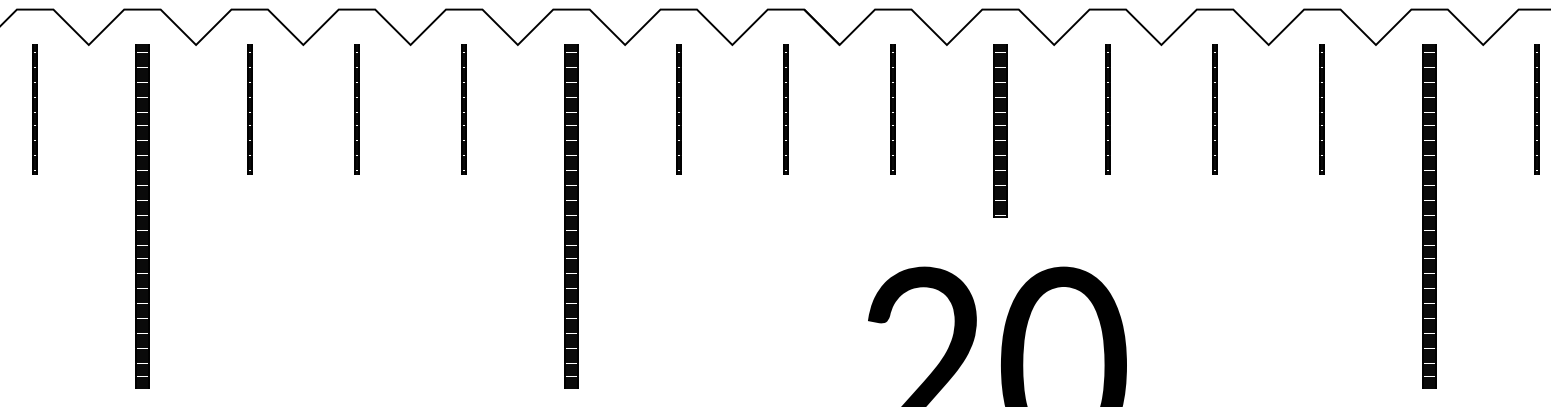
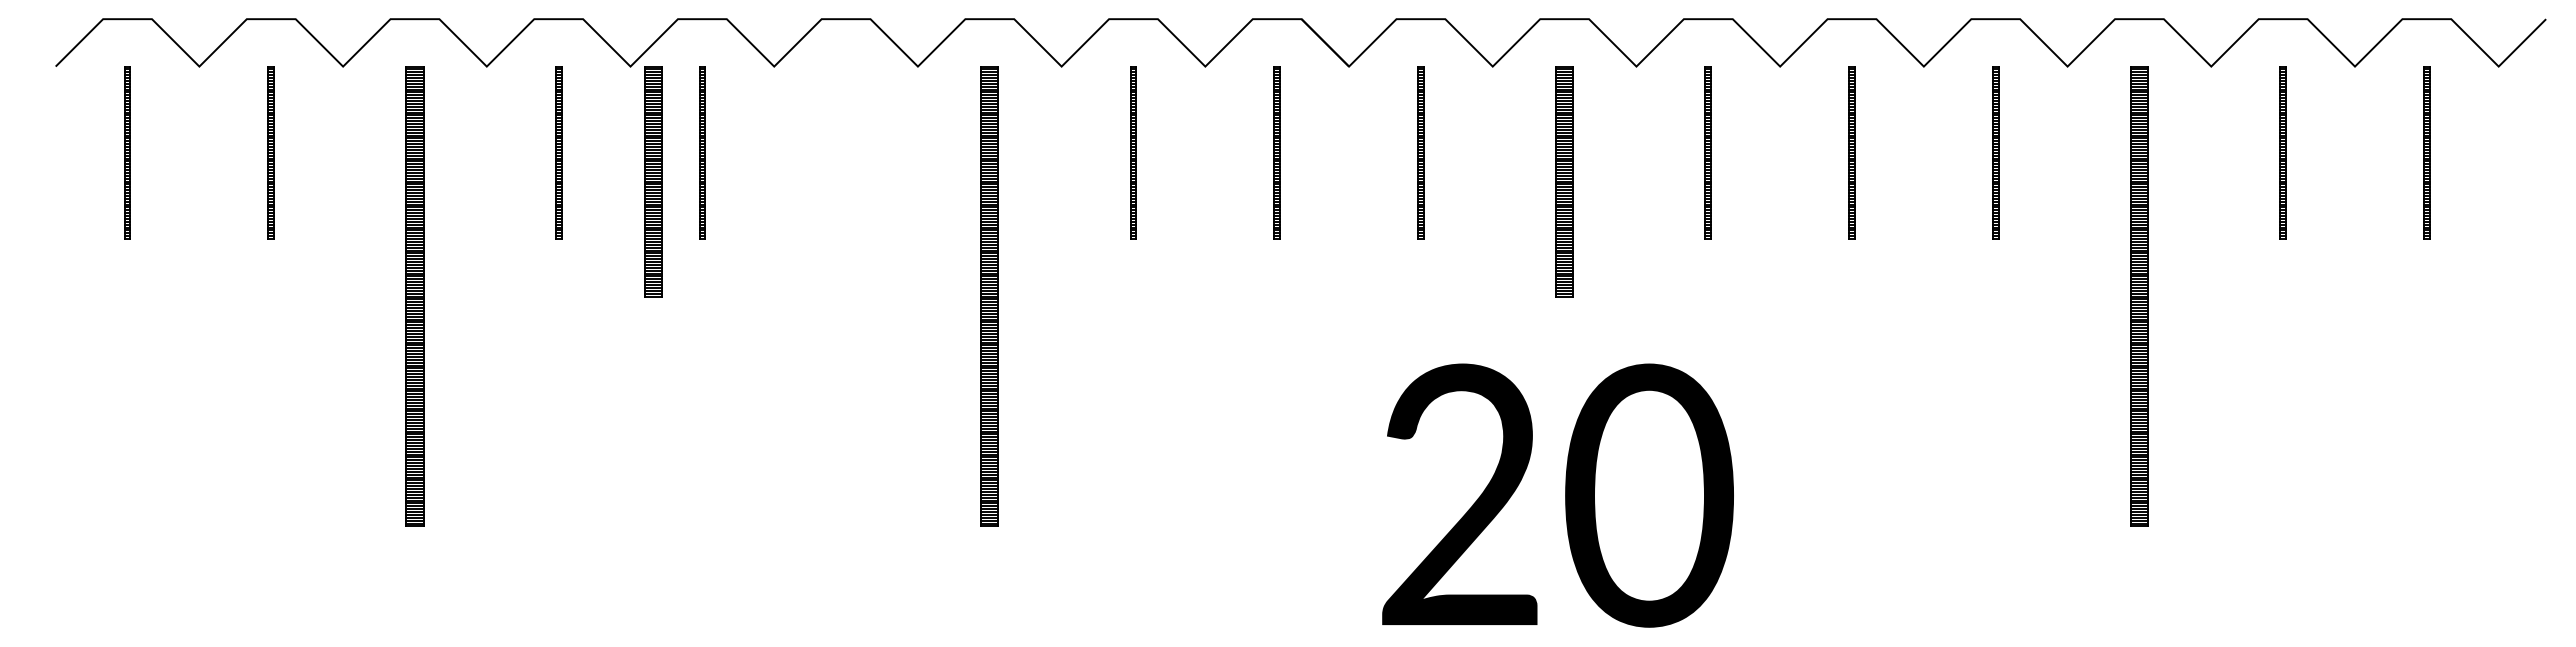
part: (463, 109) -> (845, 152), removed
part: (320, 130) -> (653, 181), added

